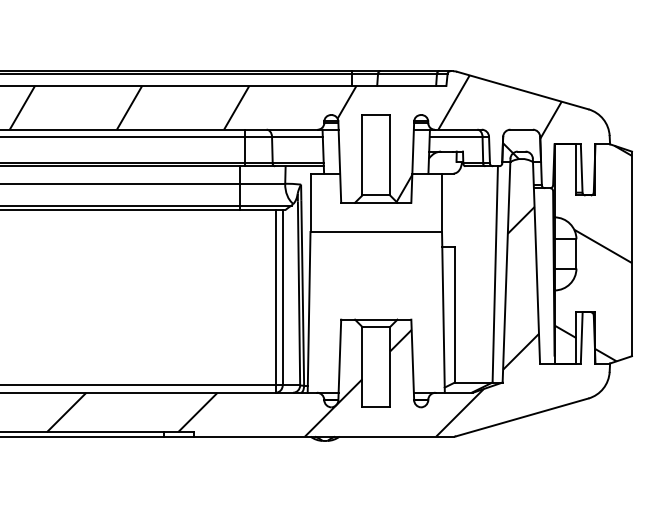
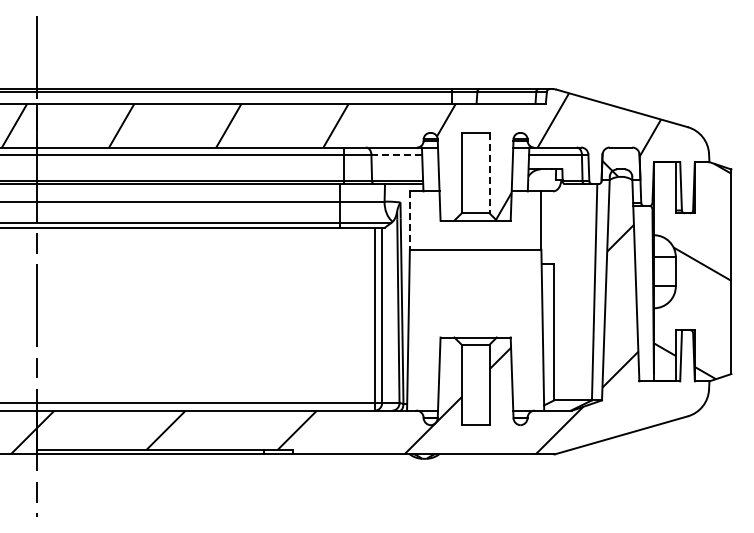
line: (297, 136) -> (396, 154), solid -> dashed
line: (390, 155) -> (489, 173), solid -> dashed
line: (310, 203) -> (409, 221), solid -> dashed

